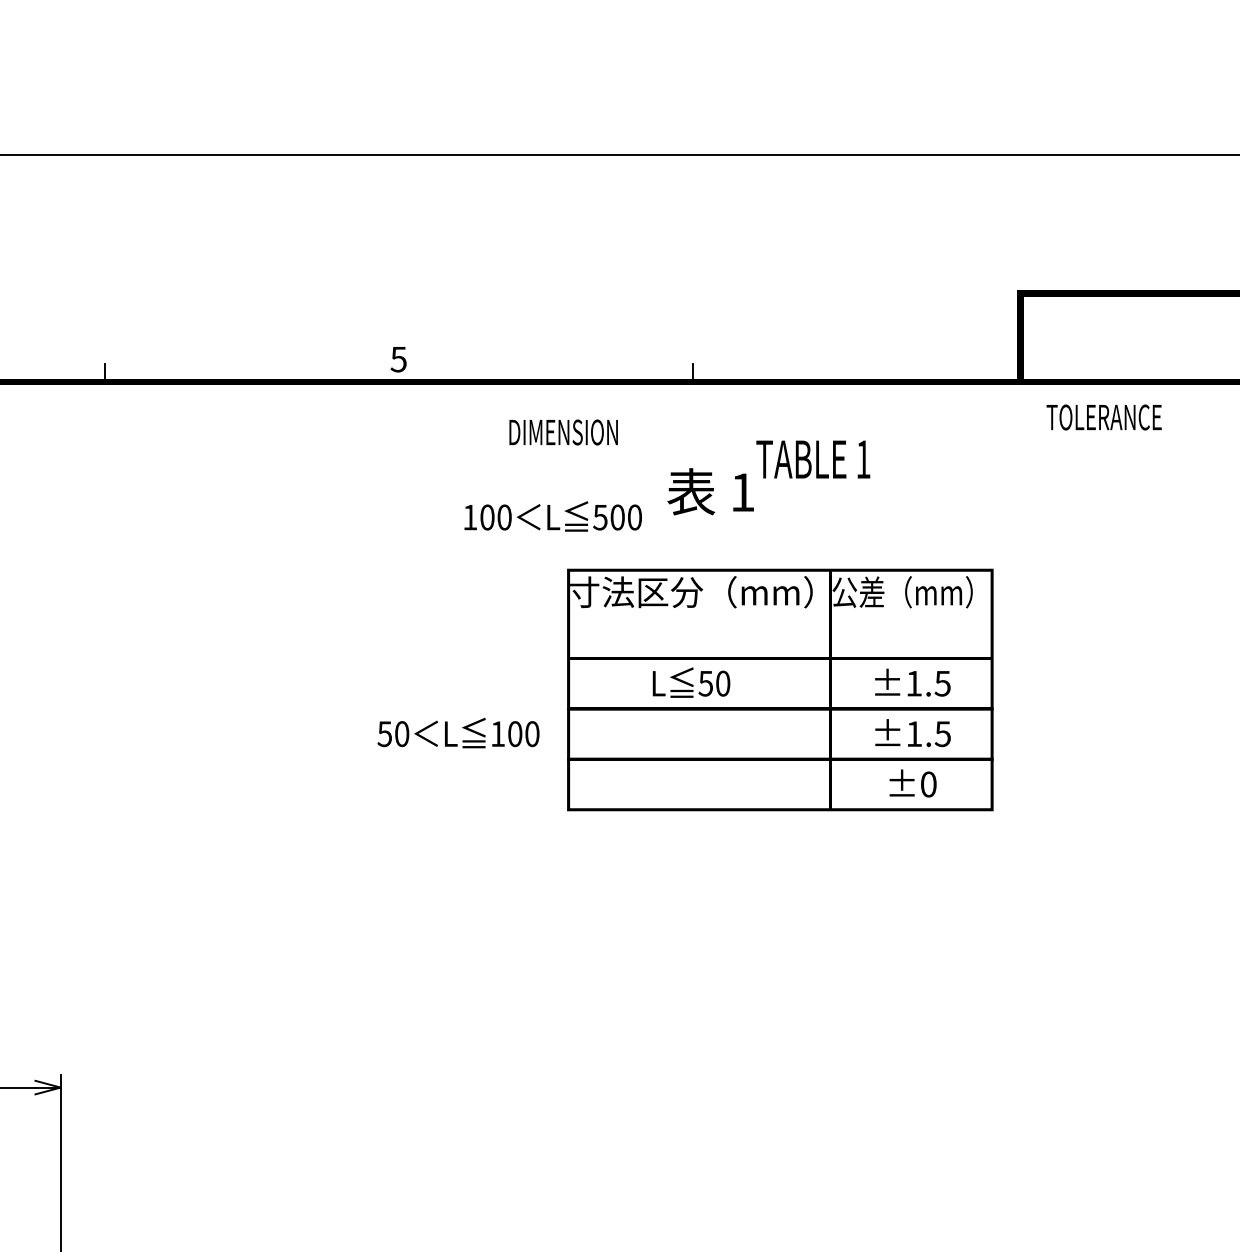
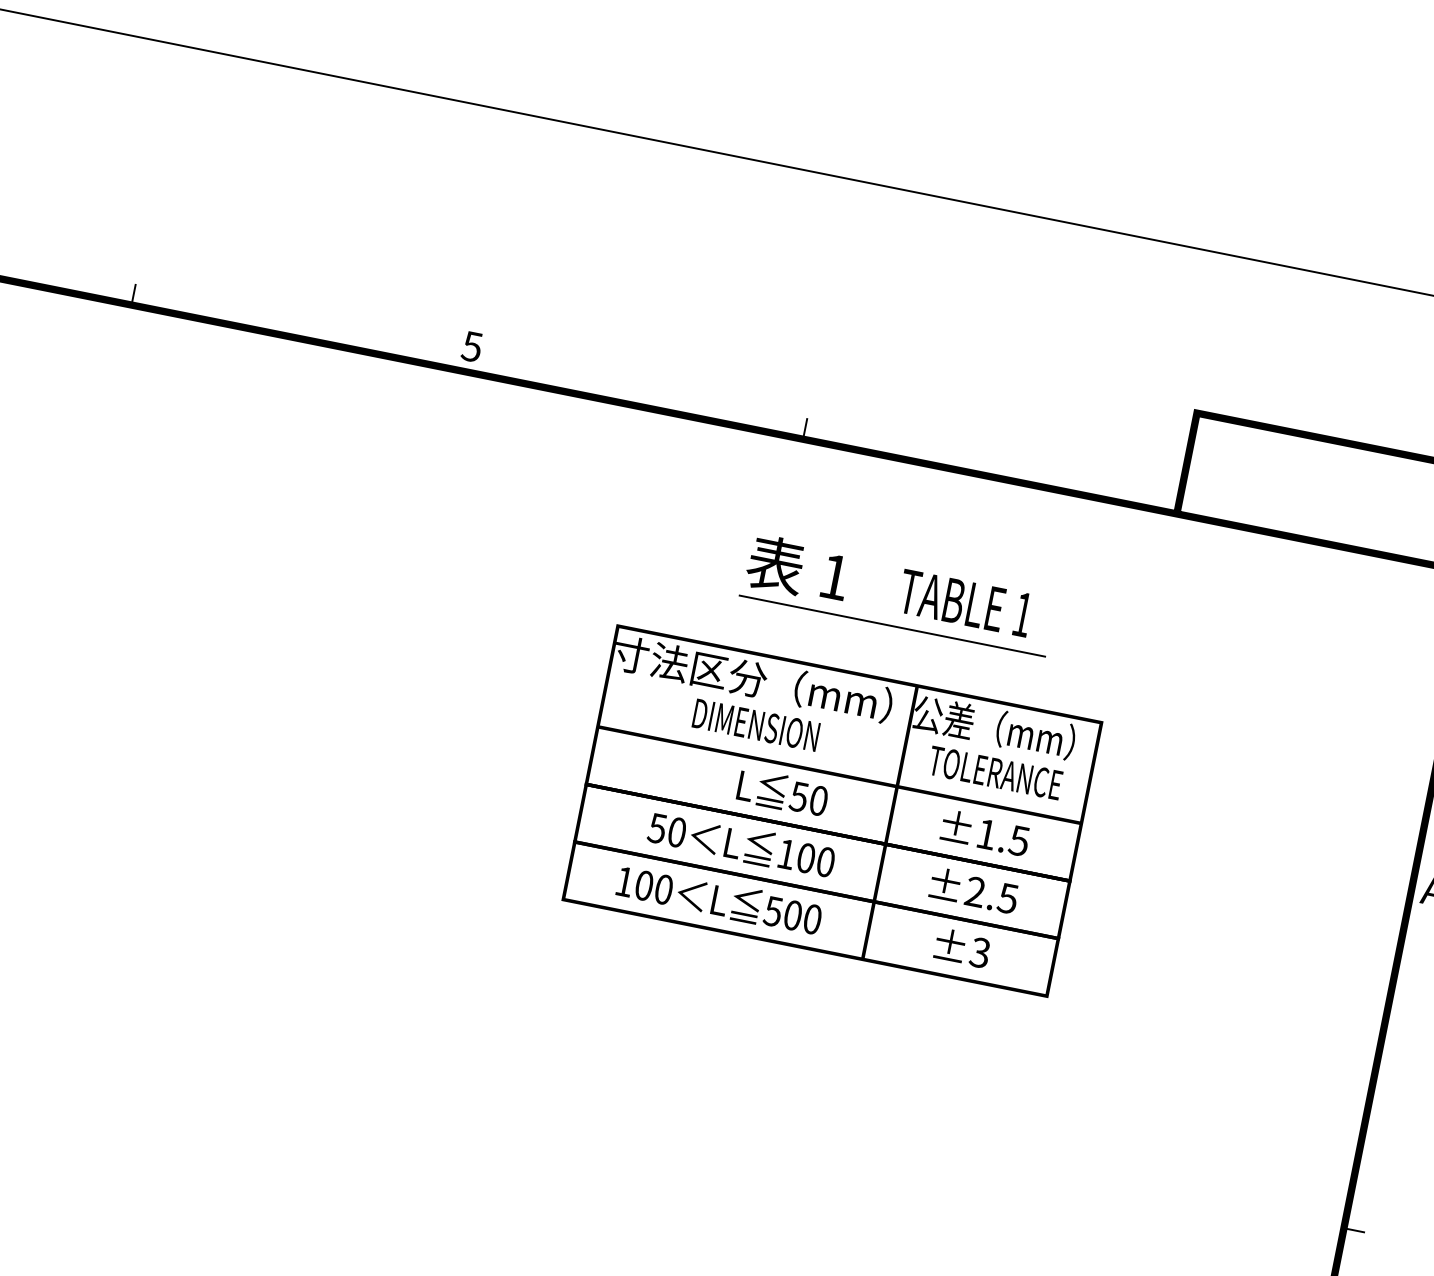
text: (1103, 417) -> (994, 772), moved
text: (563, 432) -> (755, 725), moved
text: (813, 459) -> (965, 603), moved
text: (552, 516) -> (718, 899), moved
line: (799, 524) -> (892, 626), added
text: (691, 682) -> (782, 792), moved
text: (458, 733) -> (741, 844), moved
text: (914, 733) -> (975, 891), ±1.5 -> ±2.5
text: (928, 784) -> (980, 952), ±0 -> ±3

